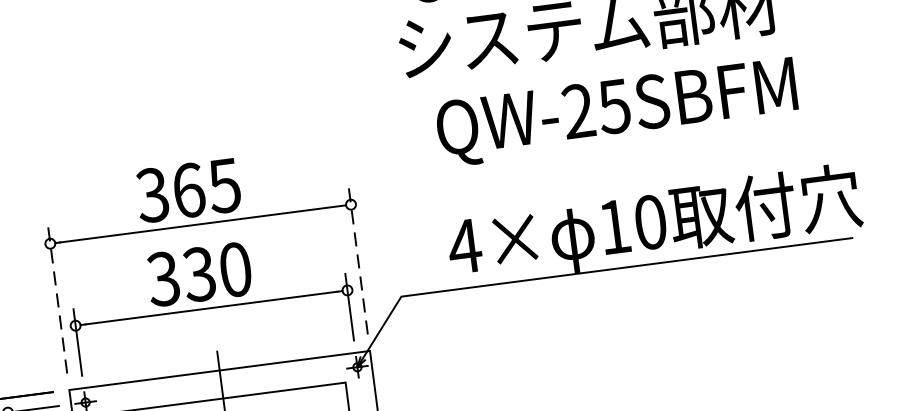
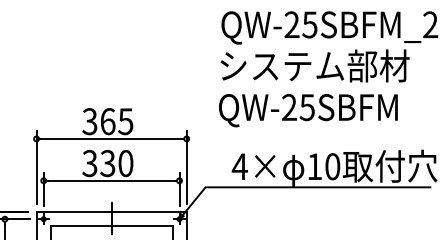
text: (617, 112) -> (308, 110), moved
line: (357, 261) -> (186, 167), dashed -> solid
line: (57, 300) -> (36, 167), dashed -> solid

